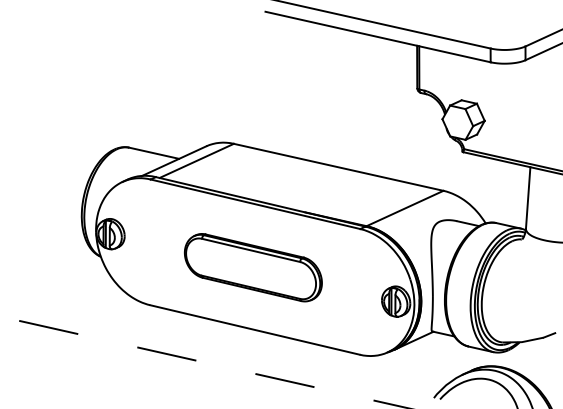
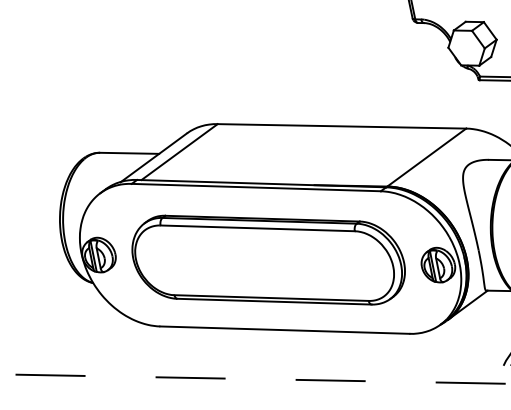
part: (253, 267) -> (268, 259), size x1.67

